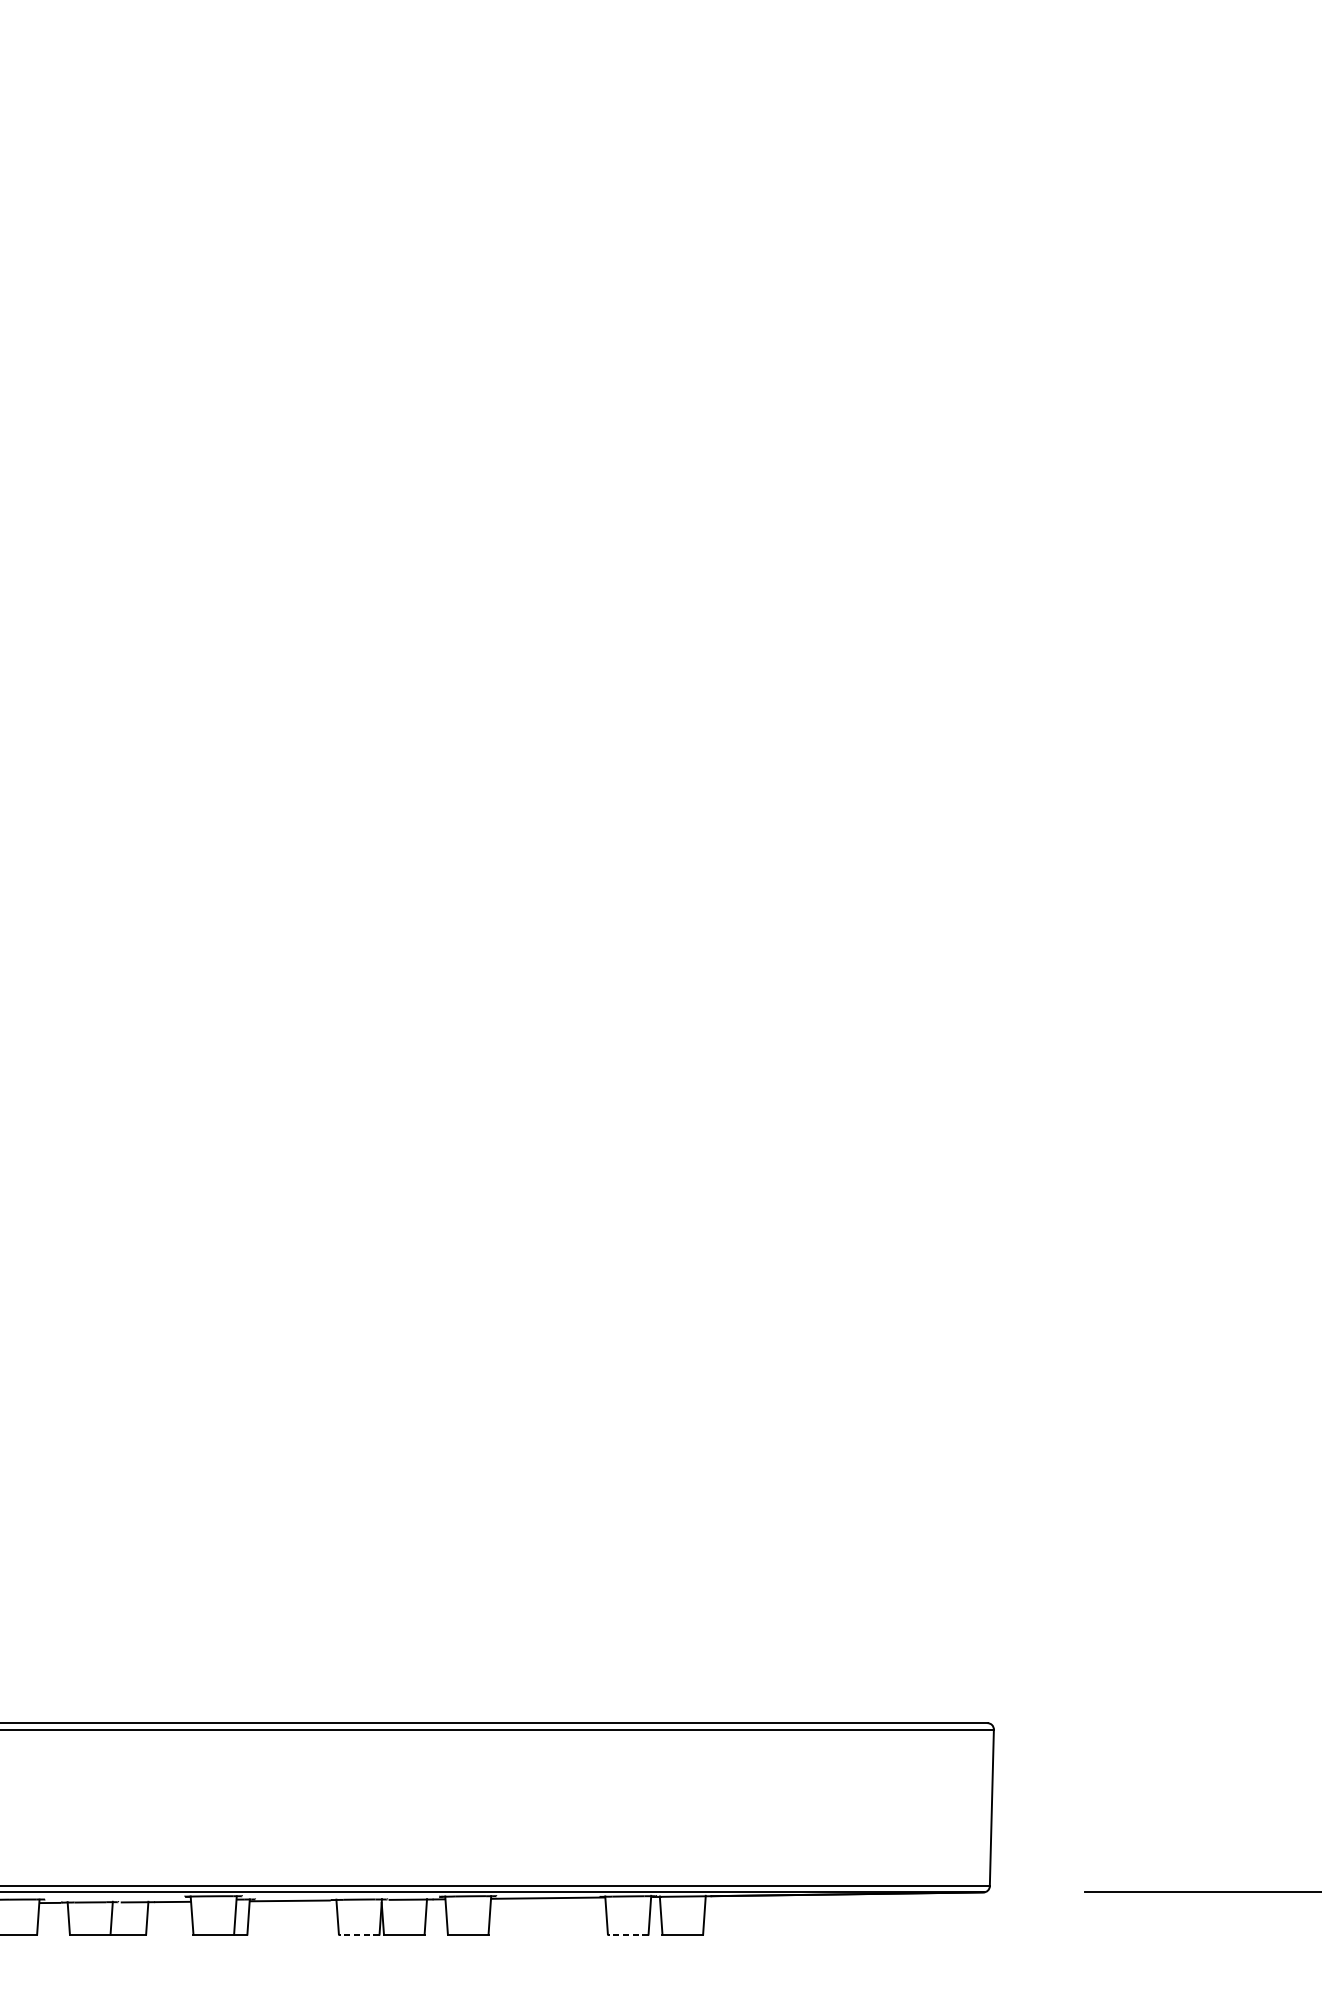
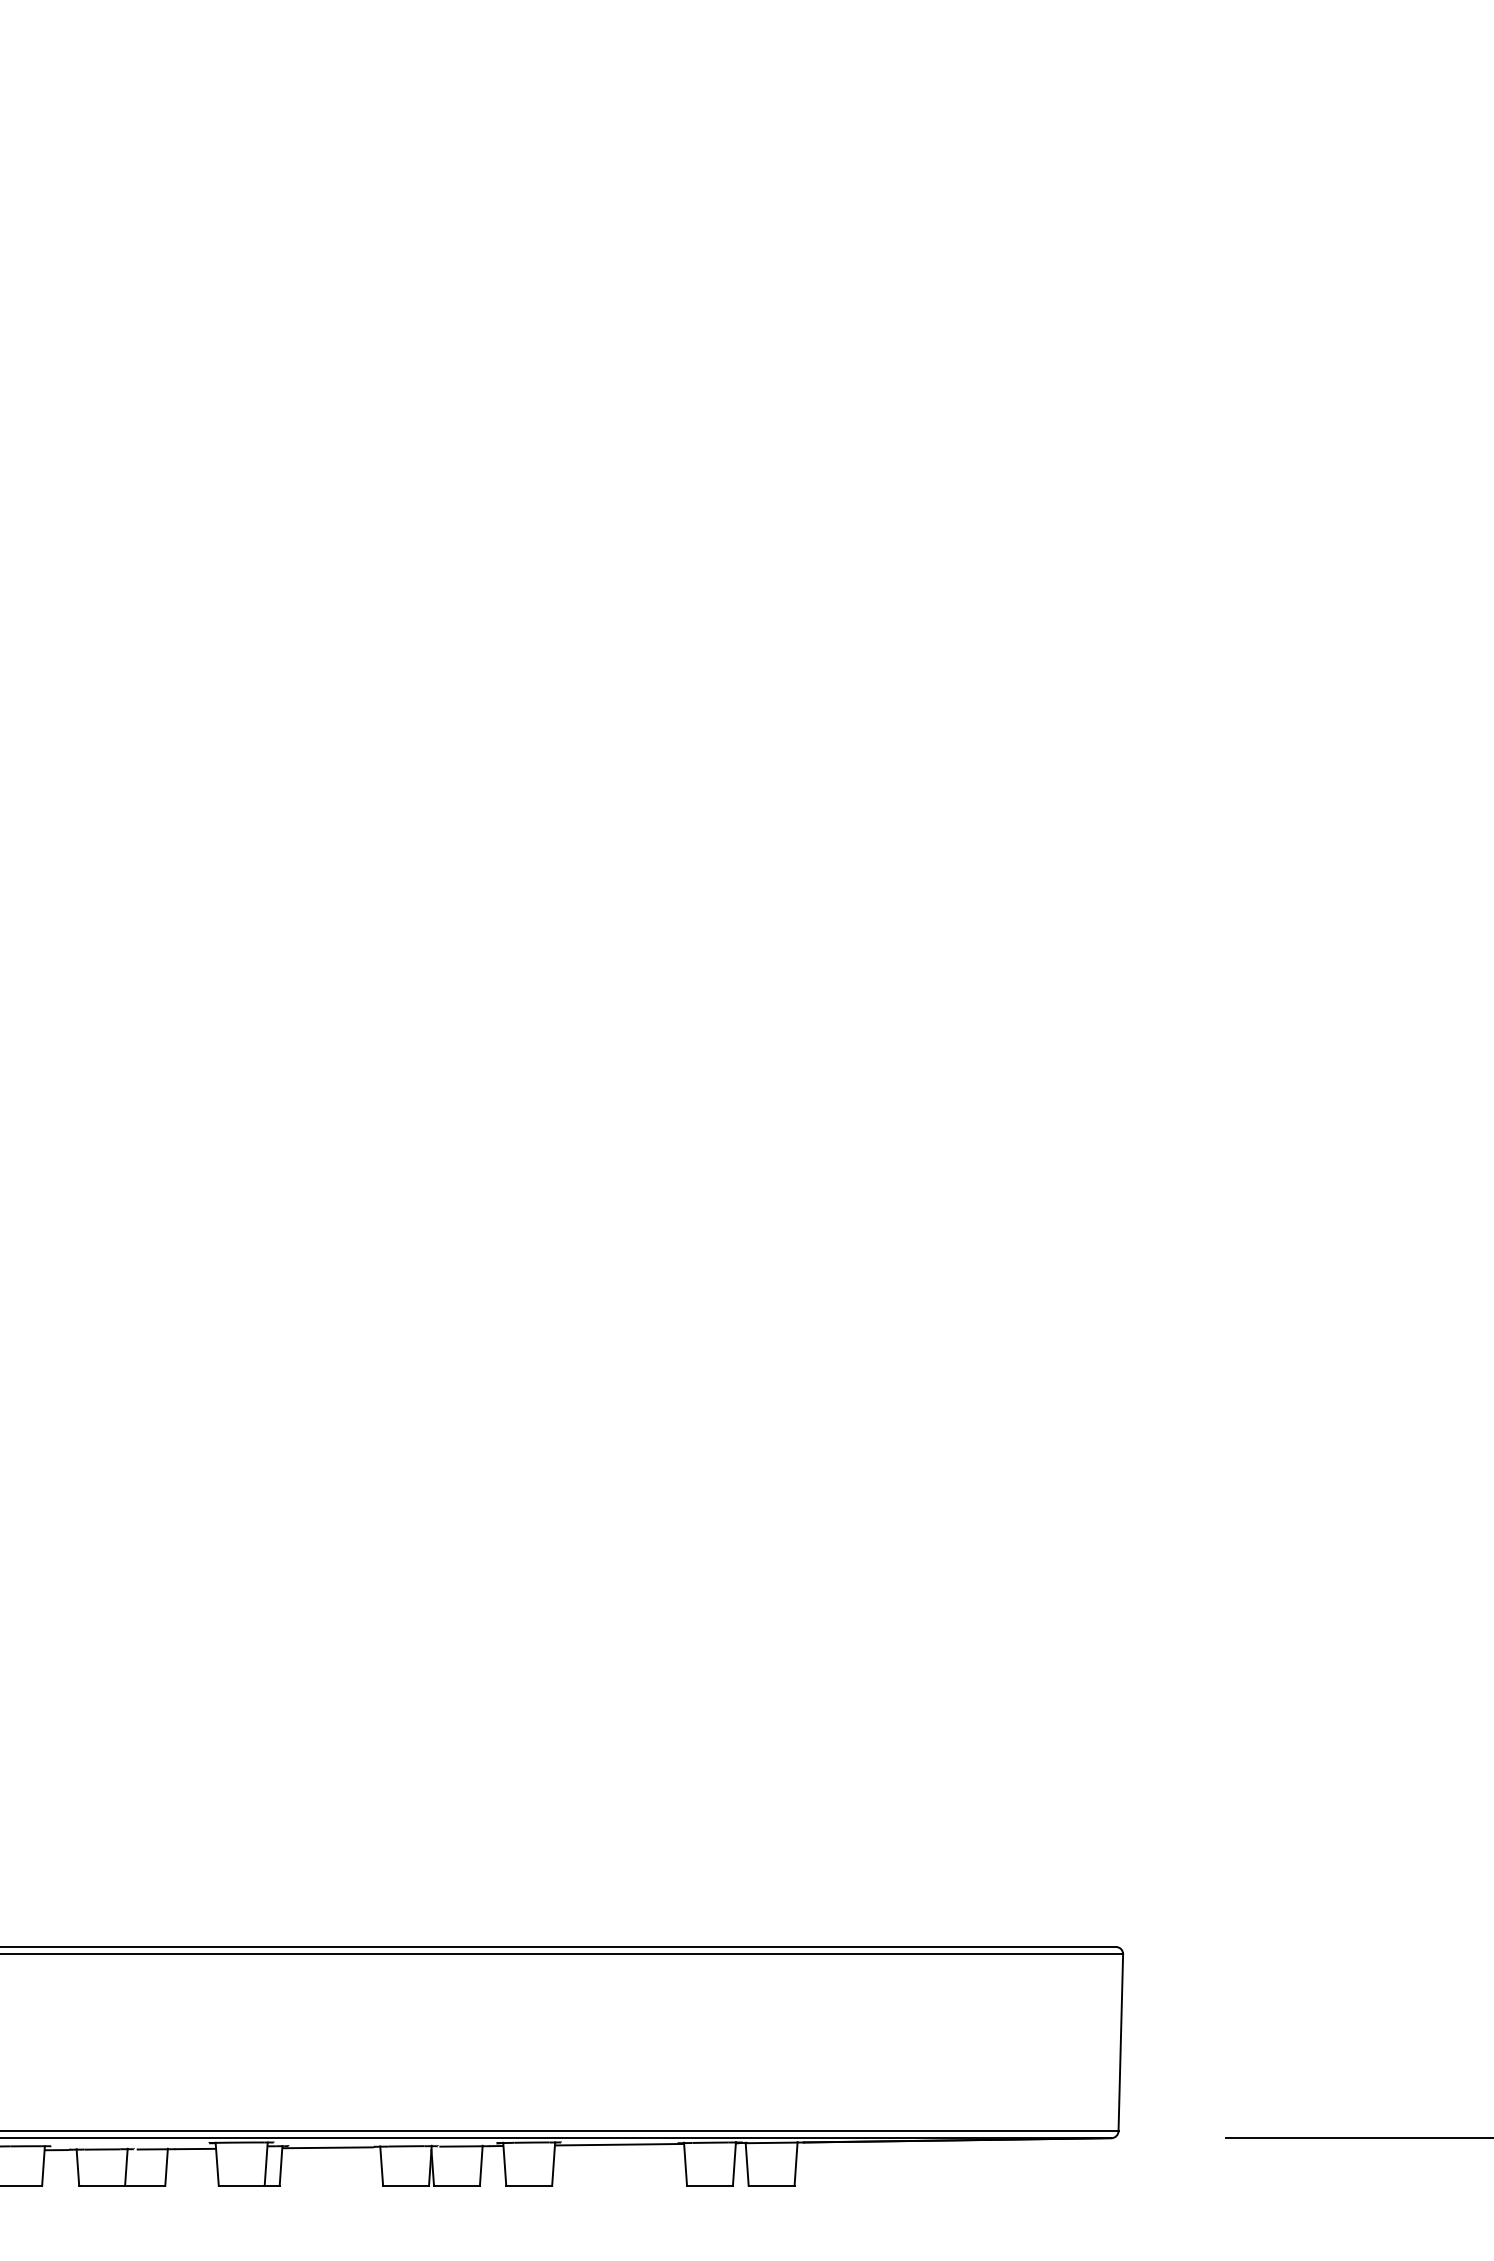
line: (359, 1934) -> (406, 2185), dashed -> solid
line: (627, 1934) -> (709, 2185), dashed -> solid

